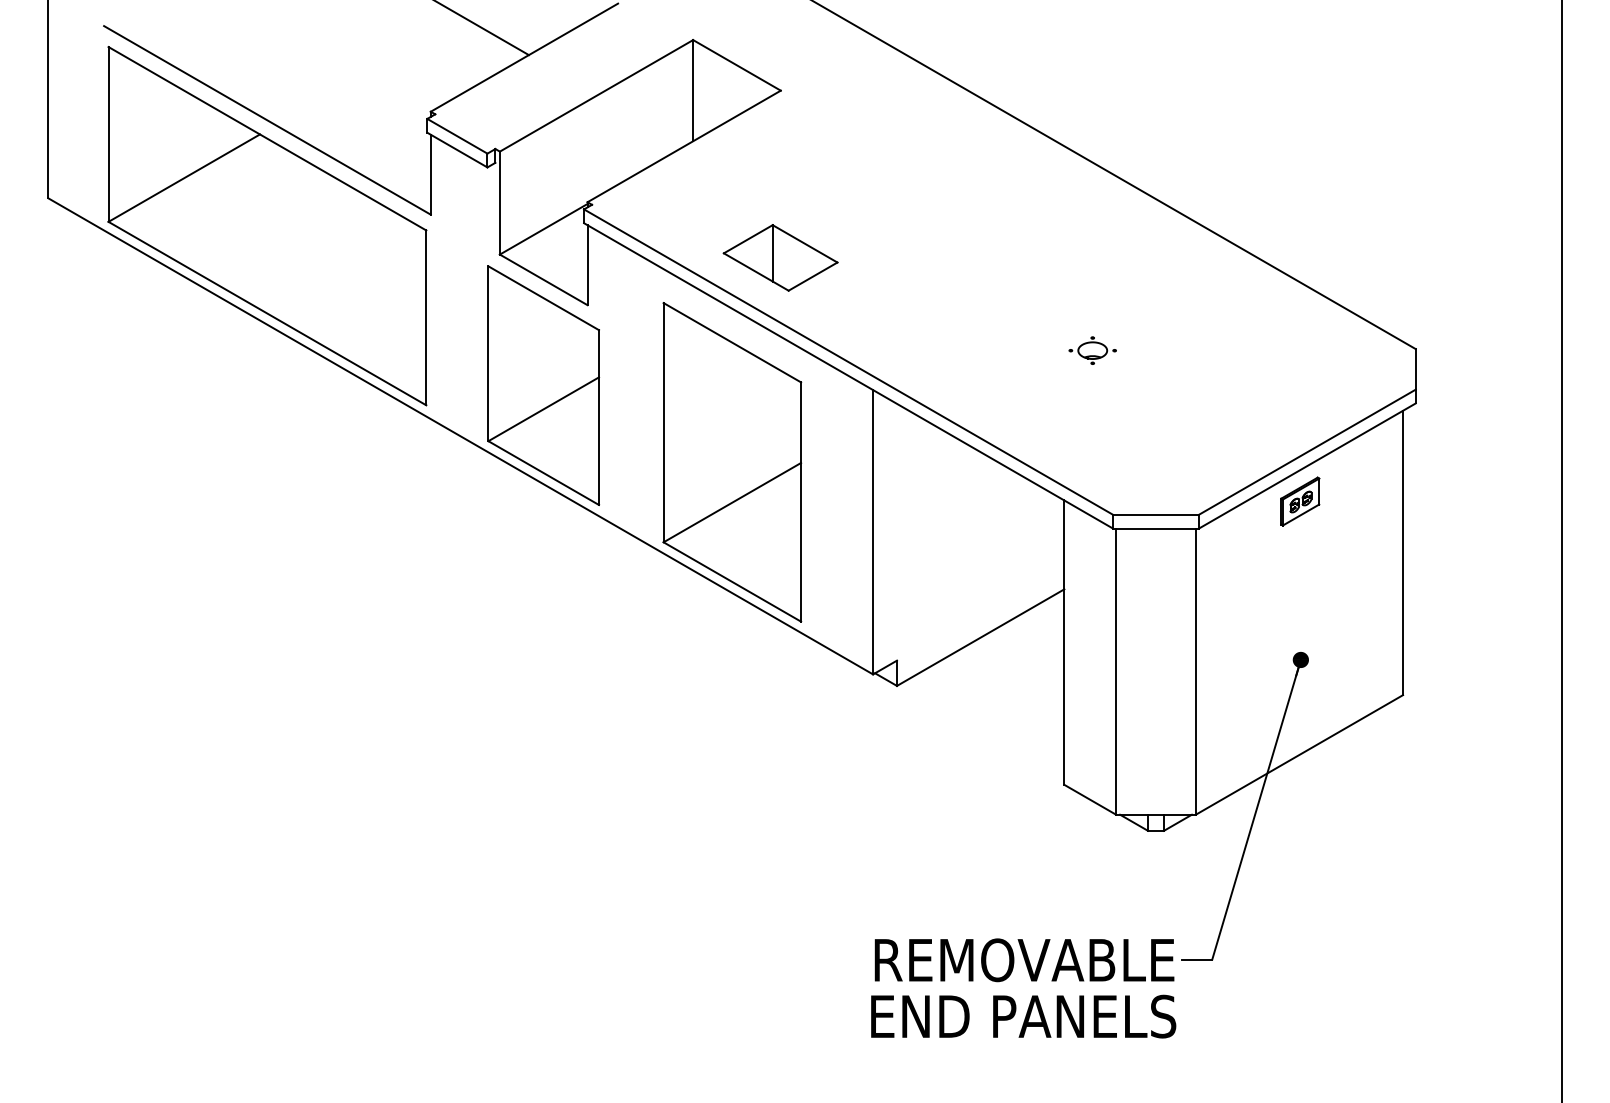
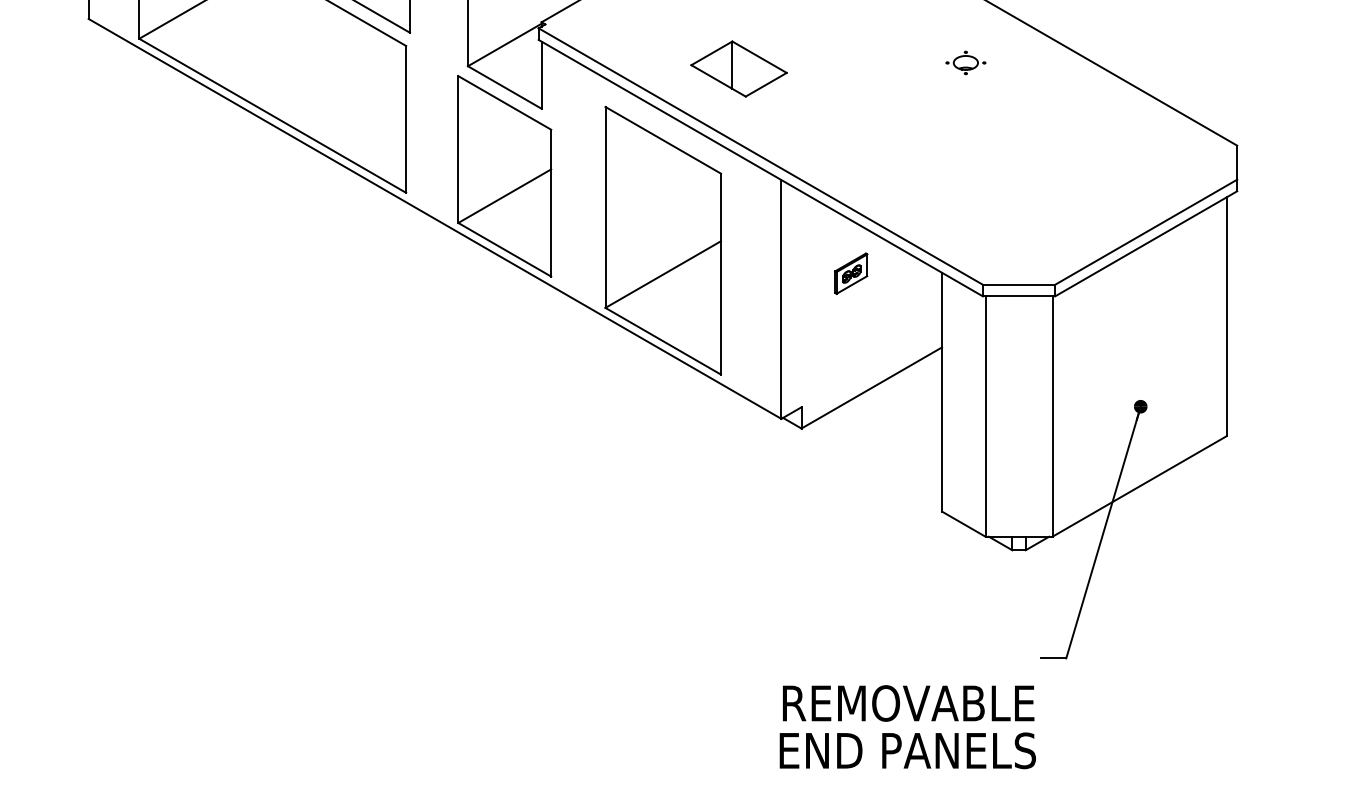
part: (780, 257) -> (738, 68), moved
part: (1092, 350) -> (965, 62), moved
part: (1300, 501) -> (851, 273), moved
text: (1023, 988) -> (907, 727), moved

